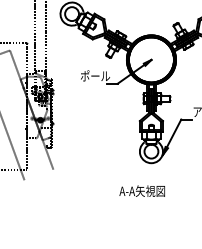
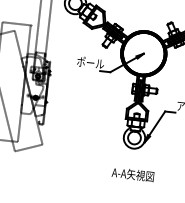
line: (38, 174) -> (28, 147), added
text: (141, 190) -> (132, 173), moved

